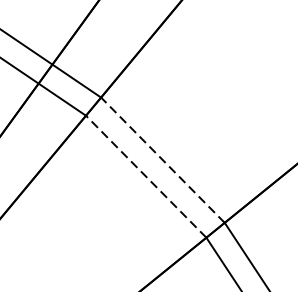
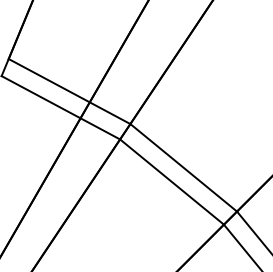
line: (162, 159) -> (183, 167), dashed -> solid
line: (145, 175) -> (171, 181), dashed -> solid

